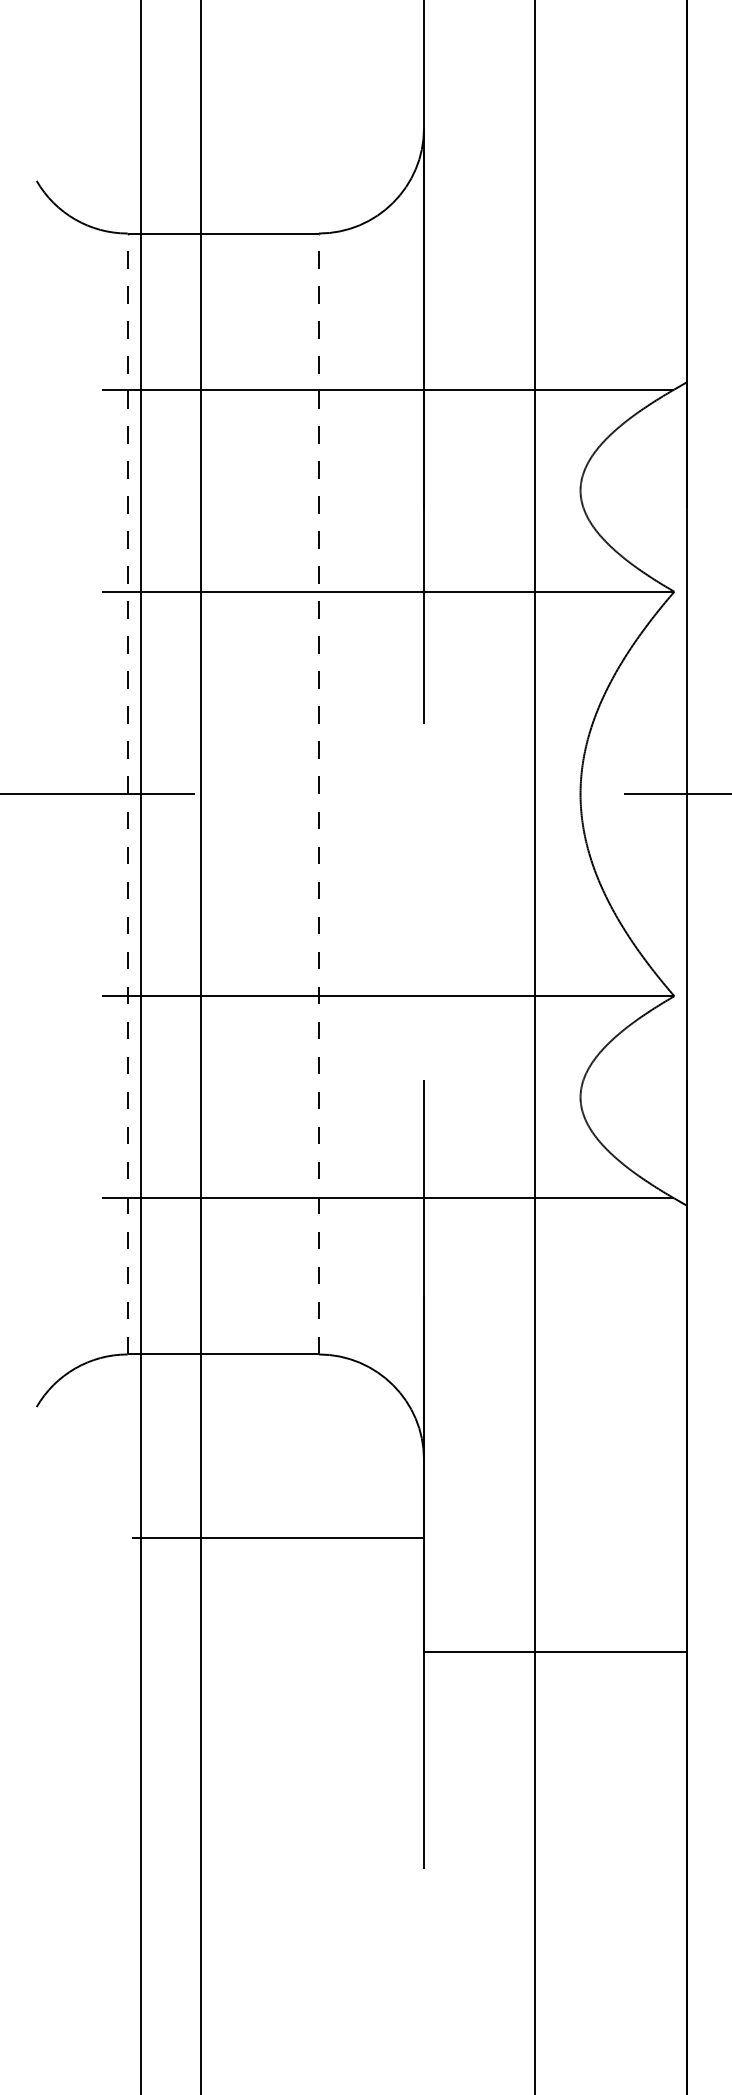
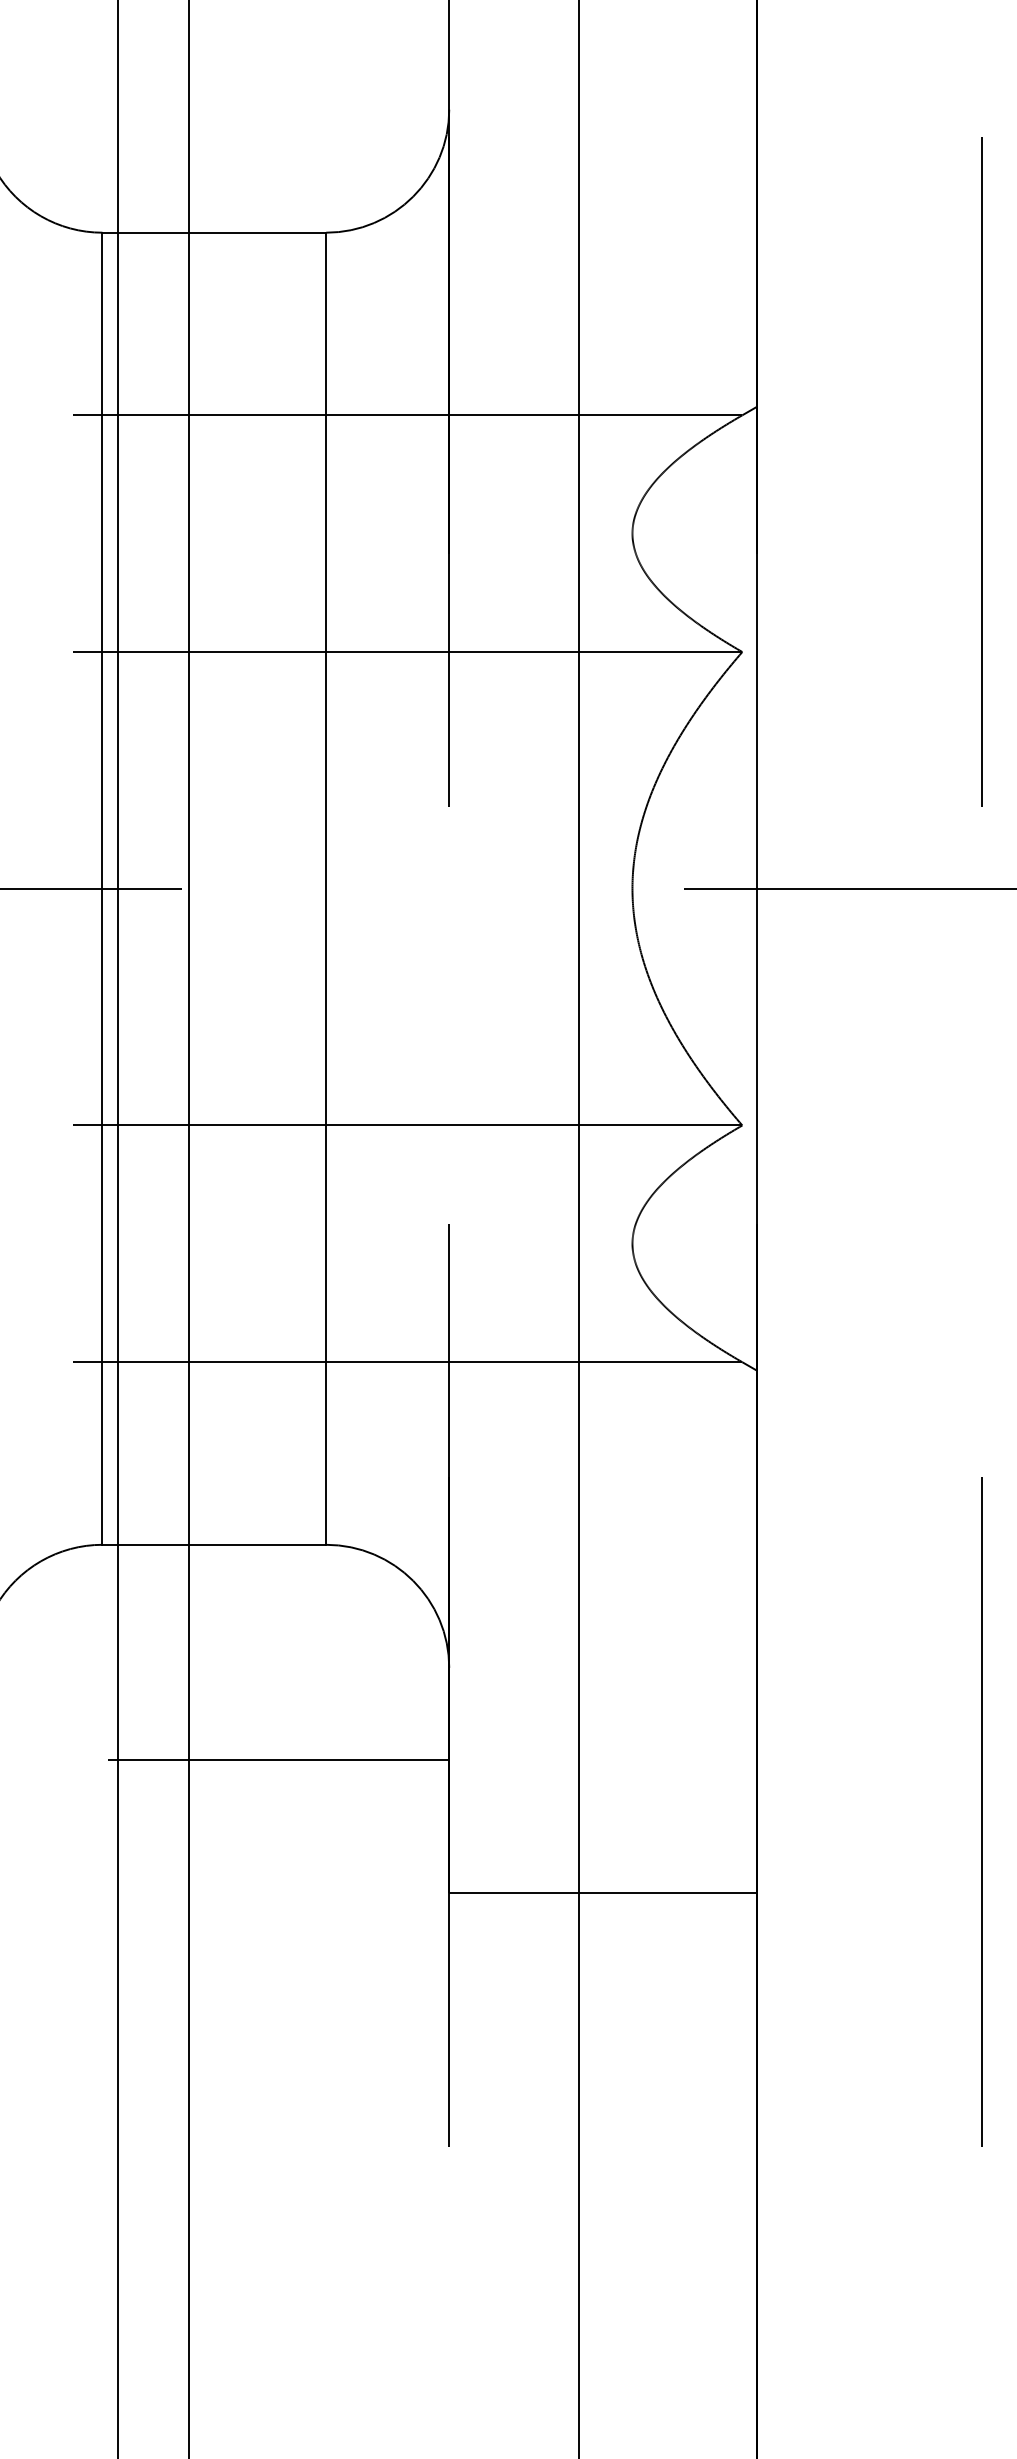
line: (127, 793) -> (102, 888), dashed -> solid
line: (319, 793) -> (326, 888), dashed -> solid

